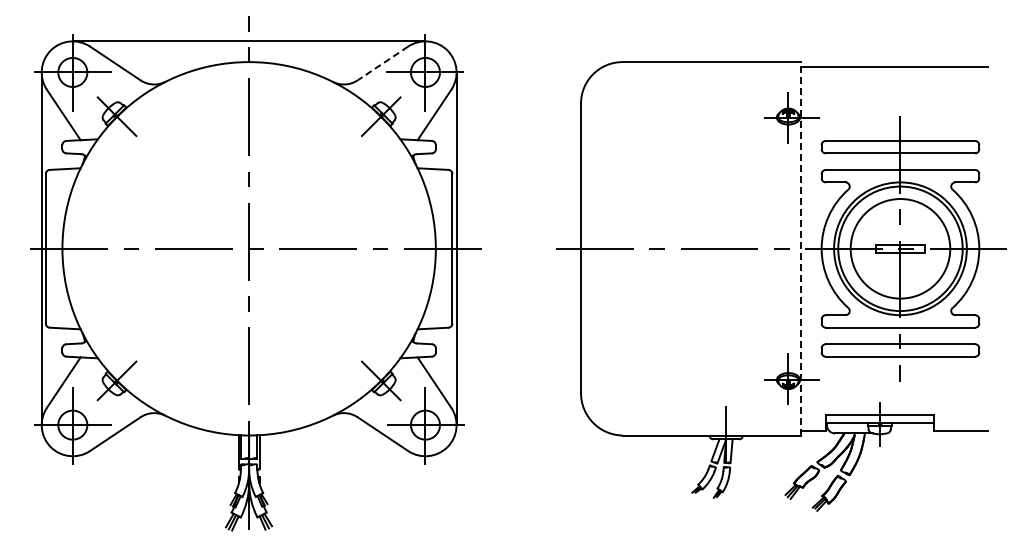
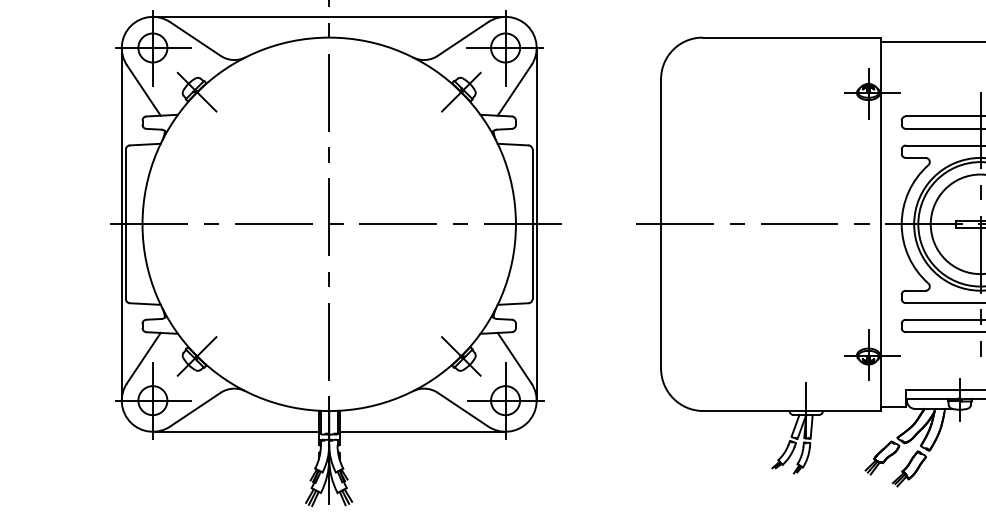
line: (382, 63) -> (462, 39), dashed -> solid
line: (800, 248) -> (880, 224), dashed -> solid
line: (155, 456) -> (235, 432), added
line: (342, 456) -> (422, 432), added

